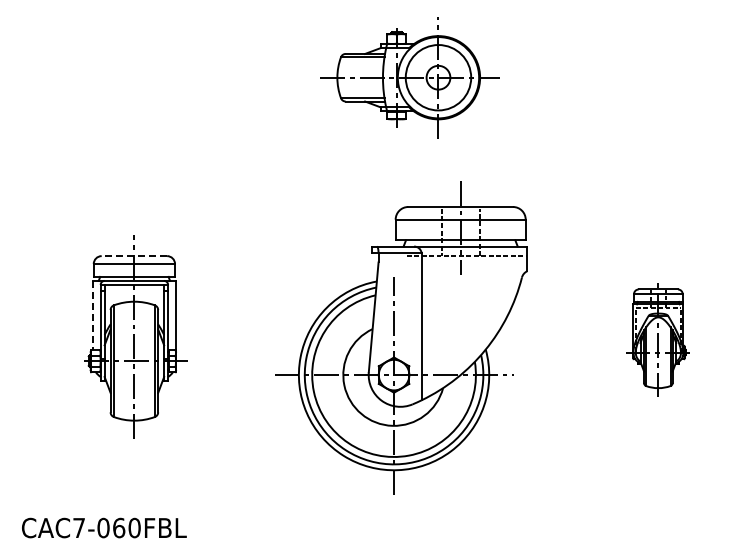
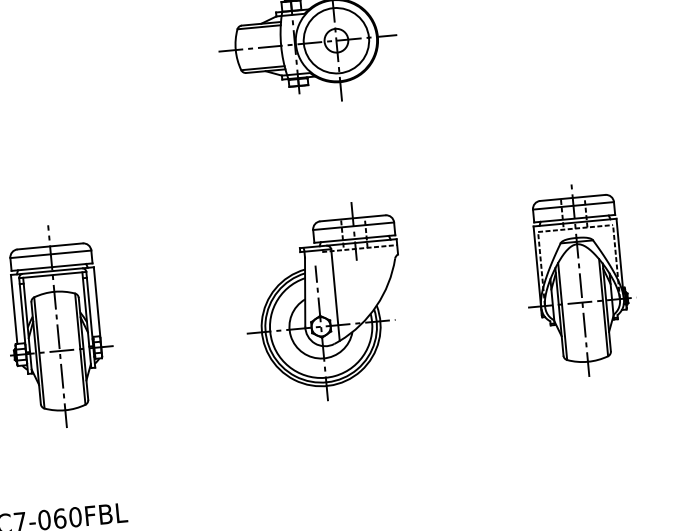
line: (134, 256) -> (50, 246), dashed -> solid
line: (92, 315) -> (13, 309), dashed -> solid
part: (401, 337) -> (323, 302), size x0.62
part: (656, 339) -> (577, 281), size x1.67

